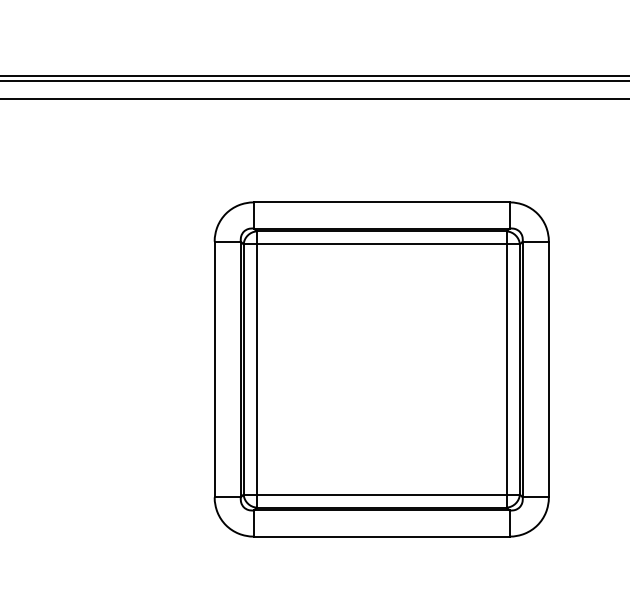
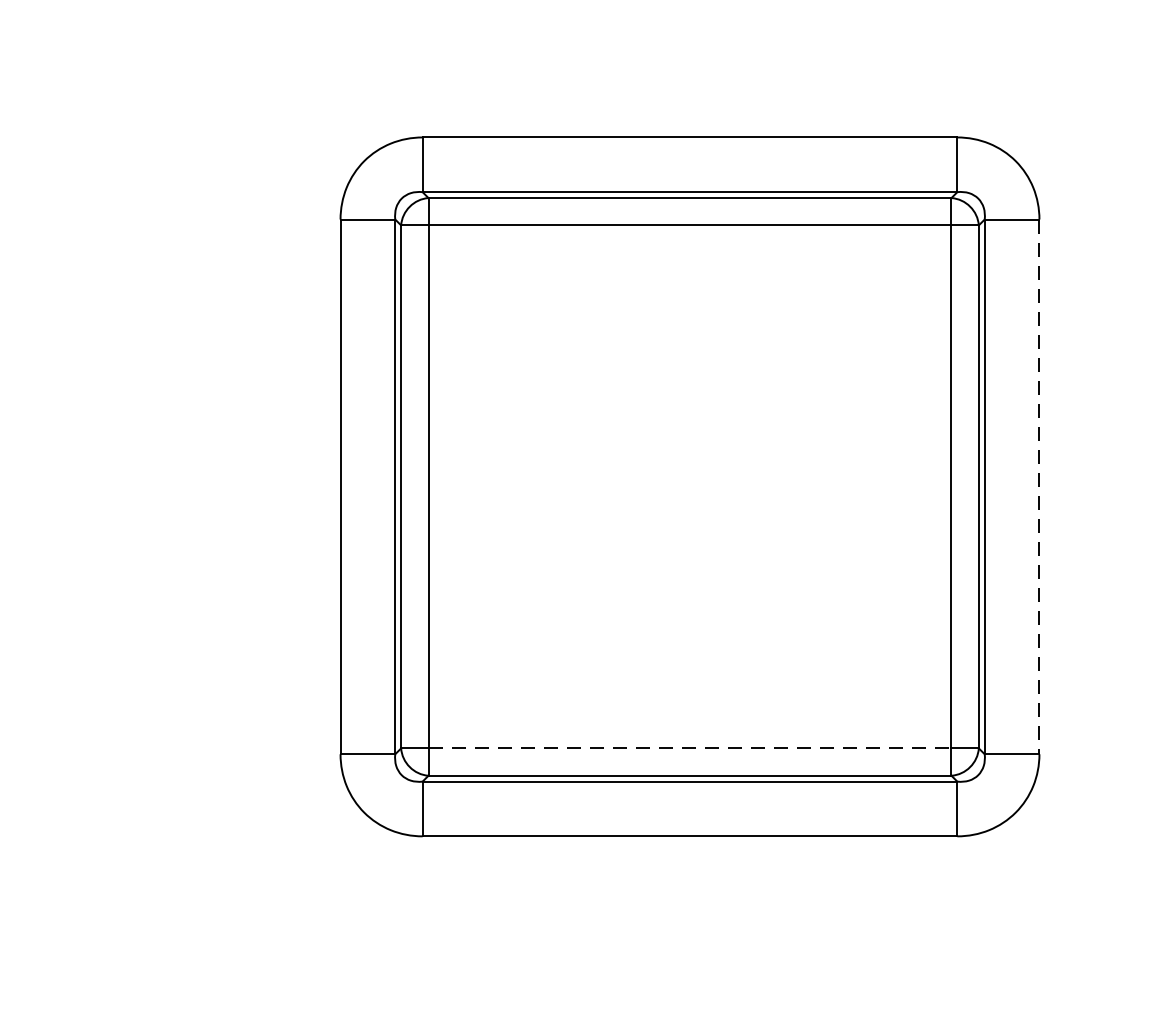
line: (548, 369) -> (1038, 486), solid -> dashed
line: (382, 494) -> (691, 748), solid -> dashed

